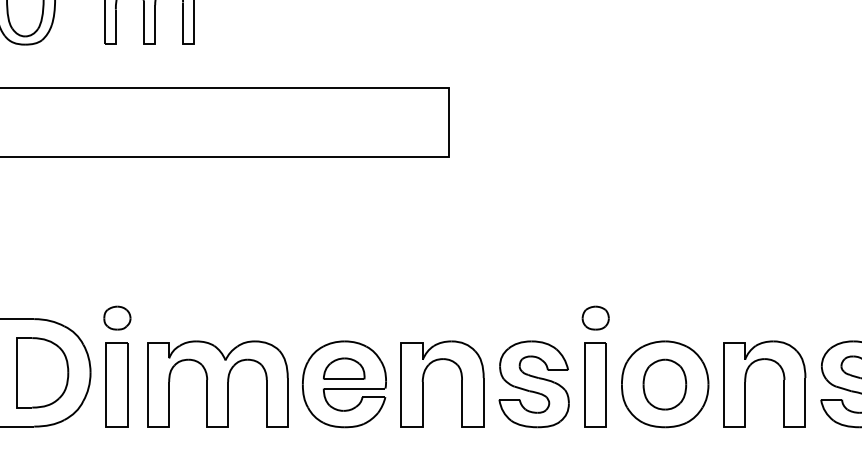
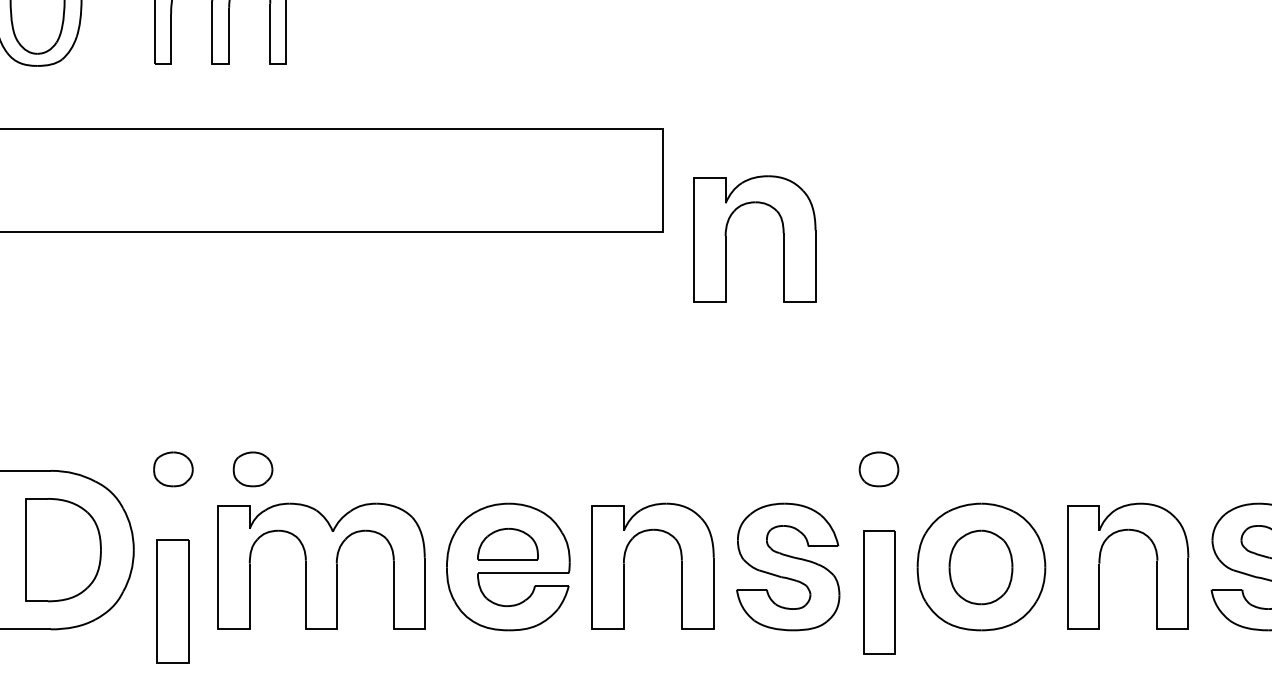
part: (492, 161) -> (726, 238), added
part: (171, 317) -> (253, 468), added
part: (116, 384) -> (172, 601), moved
part: (595, 384) -> (878, 592), moved

